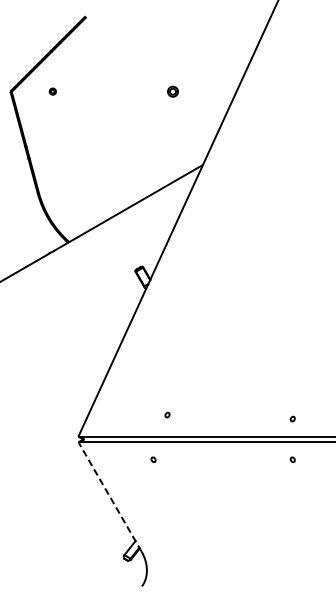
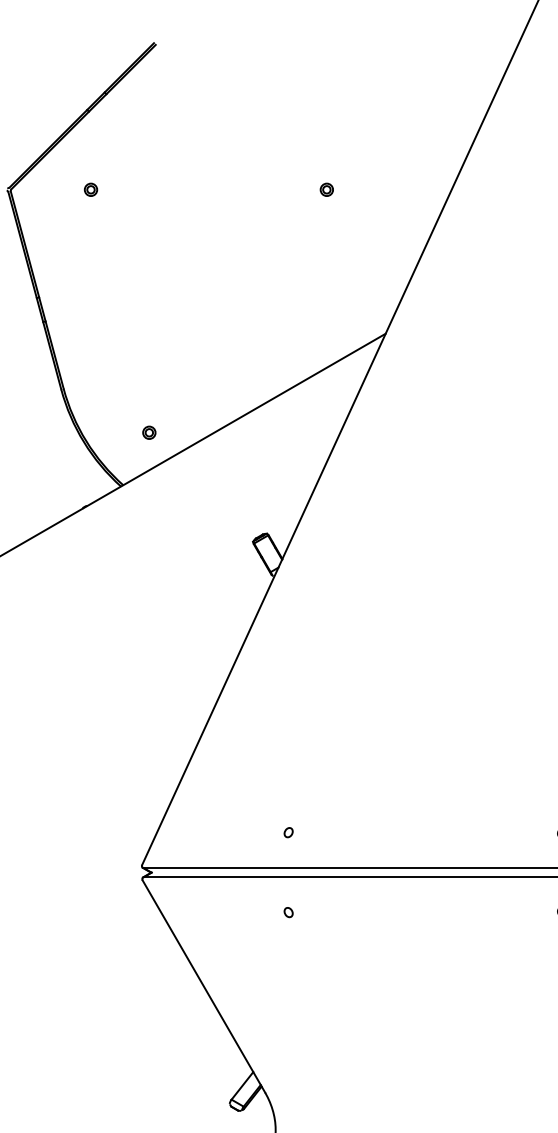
part: (172, 91) -> (325, 189), size x0.62
part: (82, 215) -> (149, 432), added
part: (167, 414) -> (288, 831), moved
line: (110, 497) -> (204, 986), dashed -> solid

